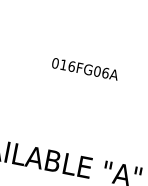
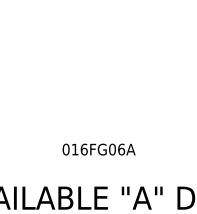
text: (84, 69) -> (98, 149), moved

